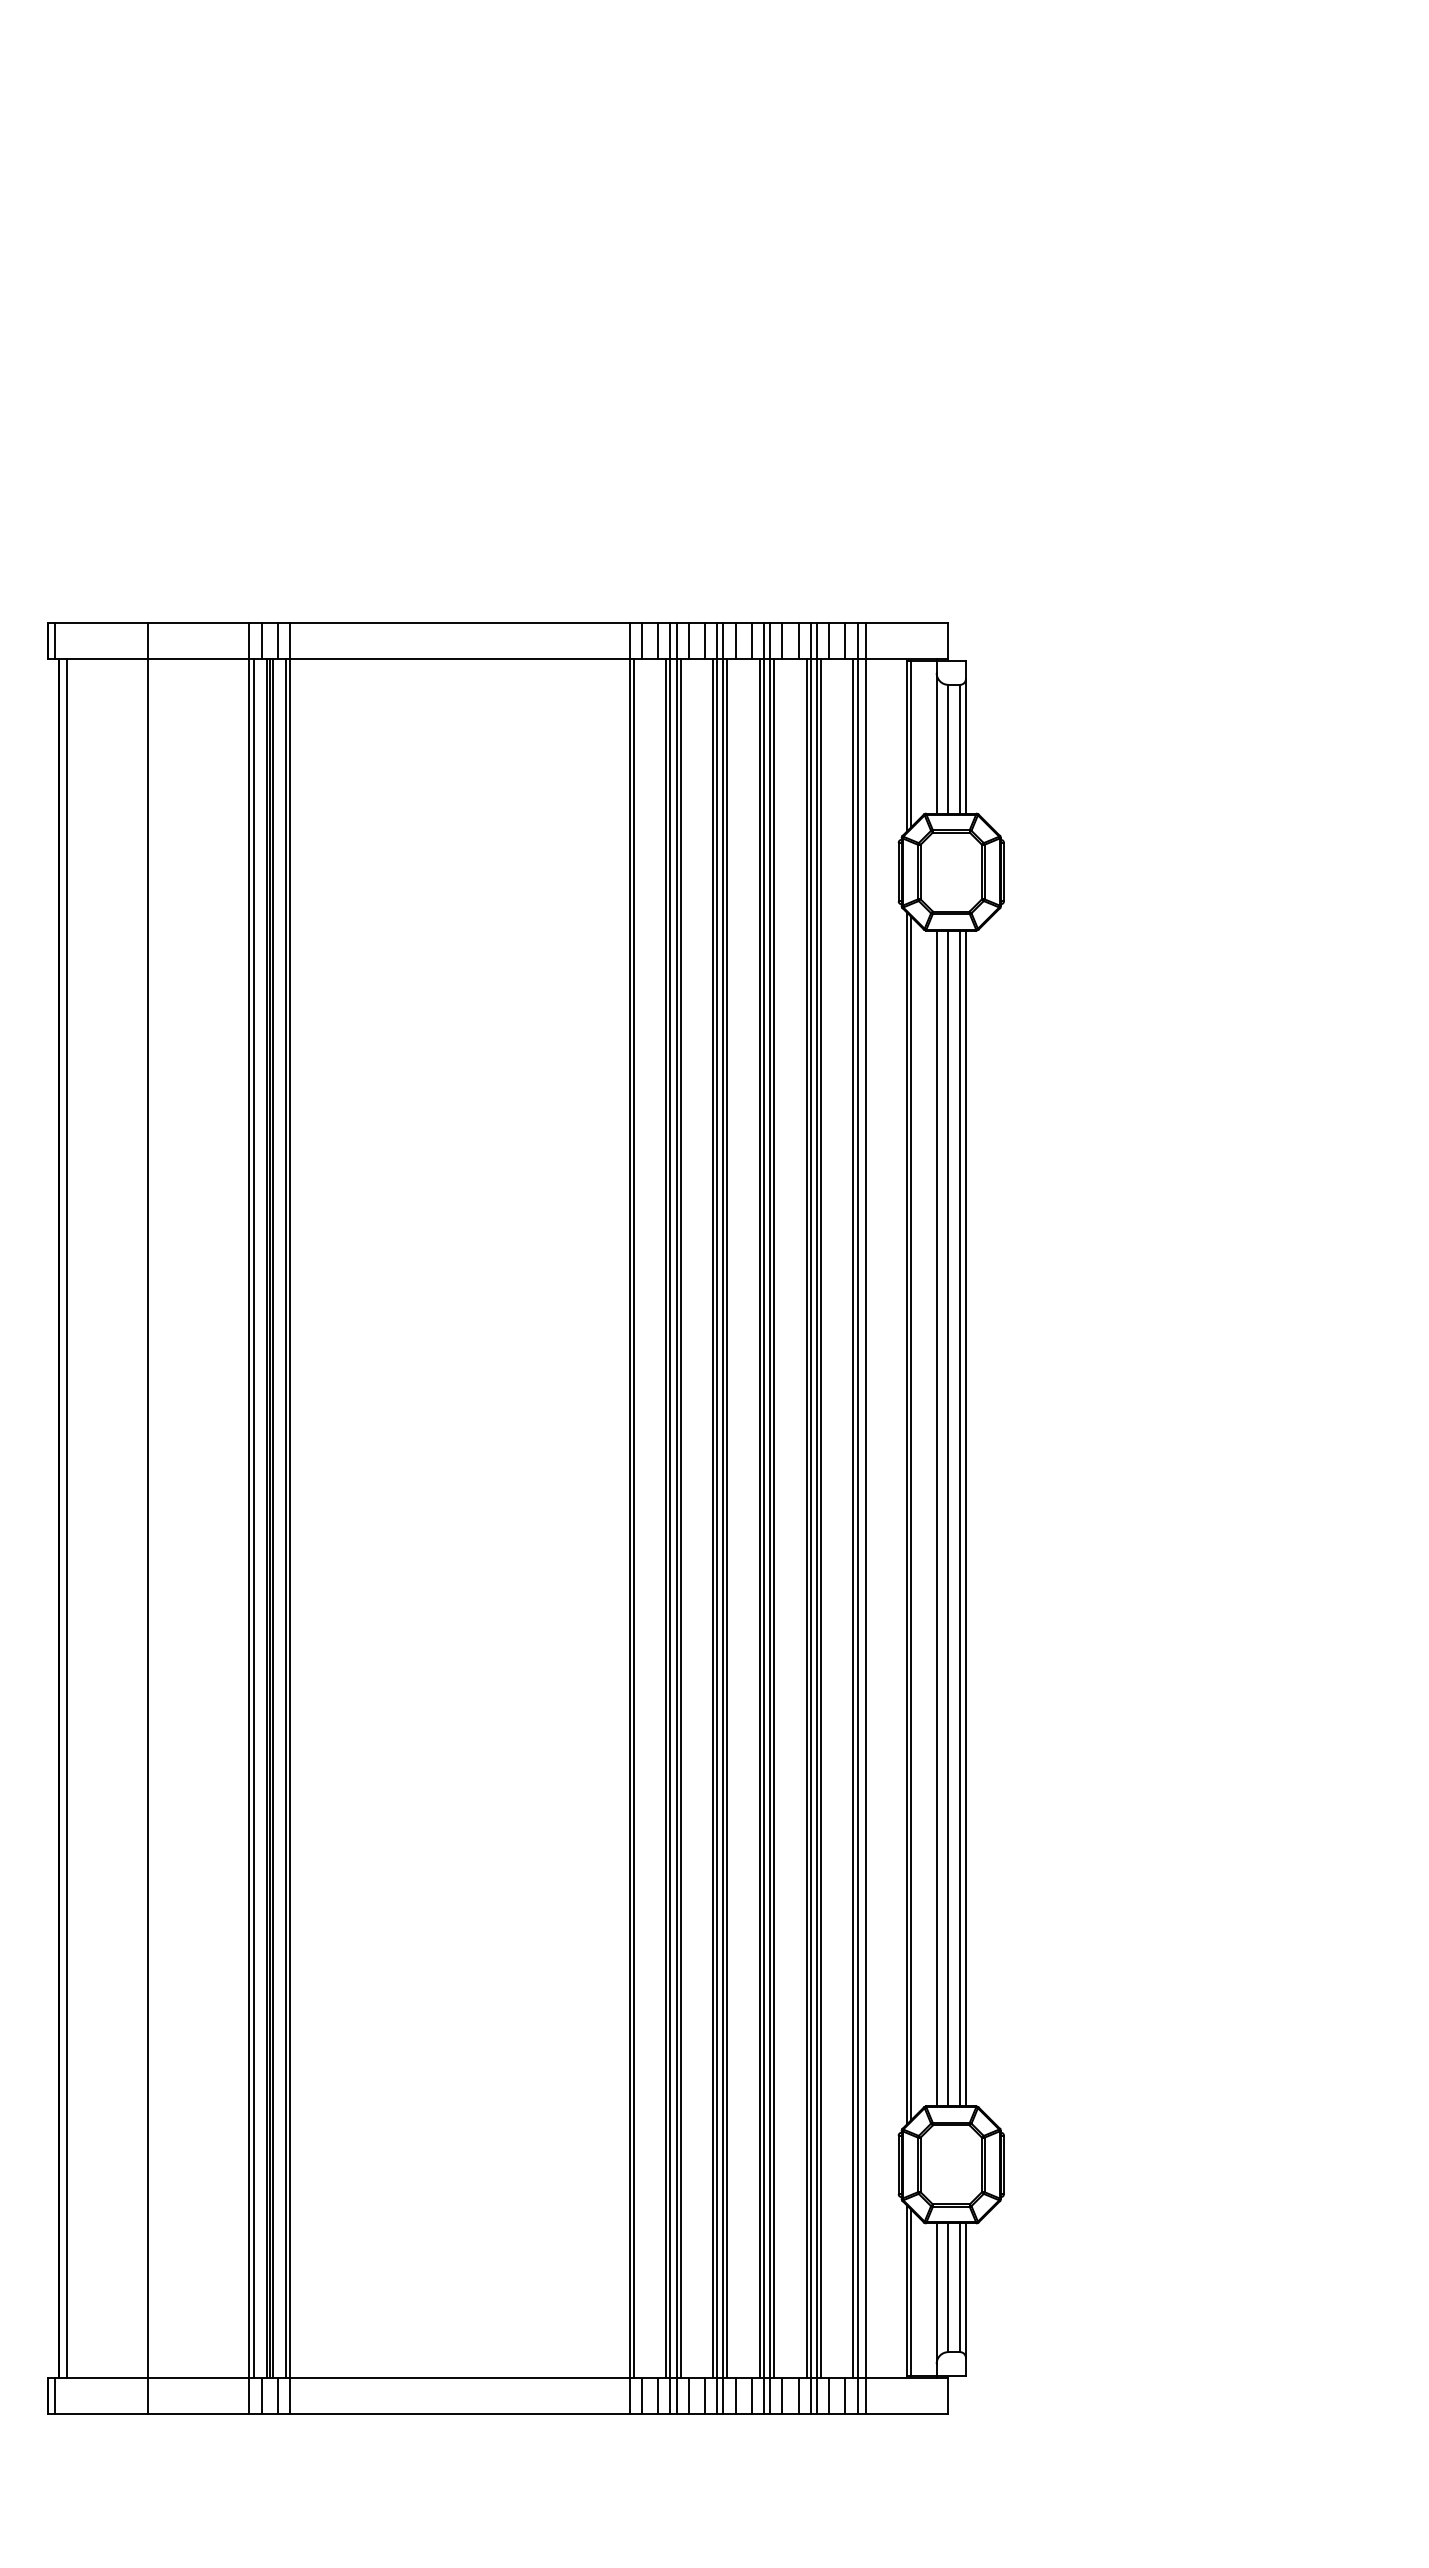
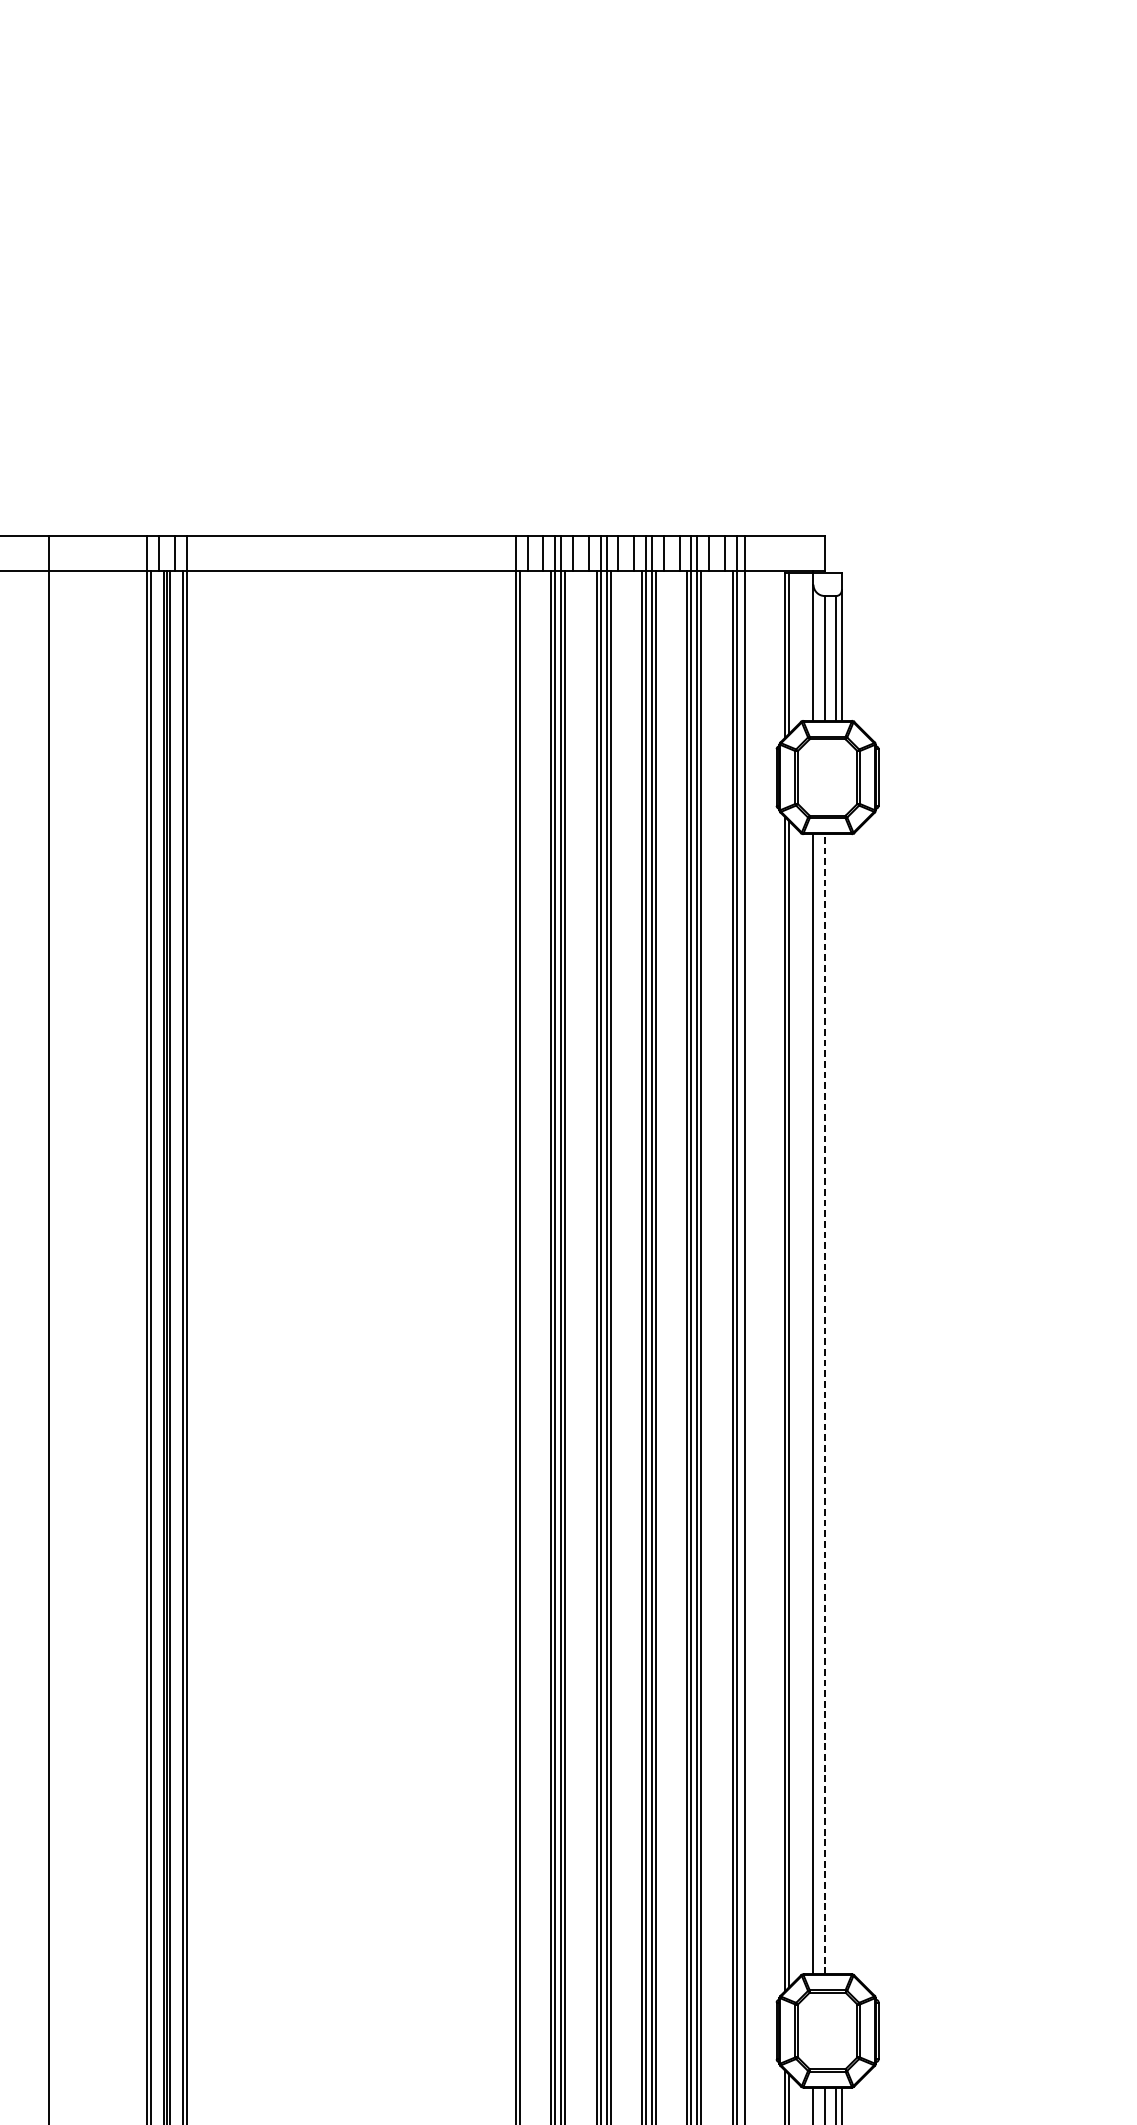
line: (948, 1518) -> (824, 1404), solid -> dashed
line: (960, 1518) -> (836, 1404), removed
line: (965, 1518) -> (841, 1404), removed

